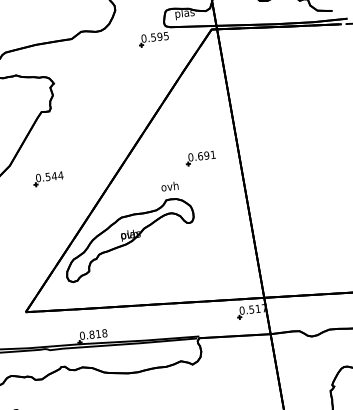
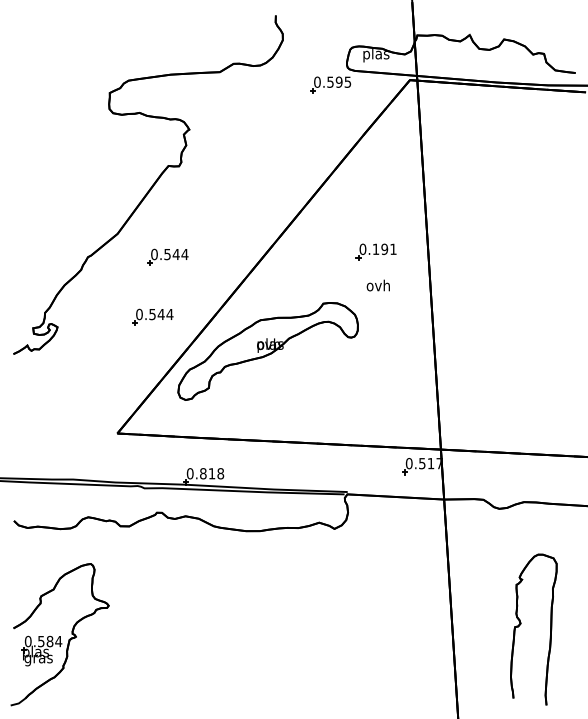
text: (200, 155) -> (375, 248), 0.691 -> 0.191
text: (169, 186) -> (377, 285), moved
part: (42, 223) -> (152, 316), added

